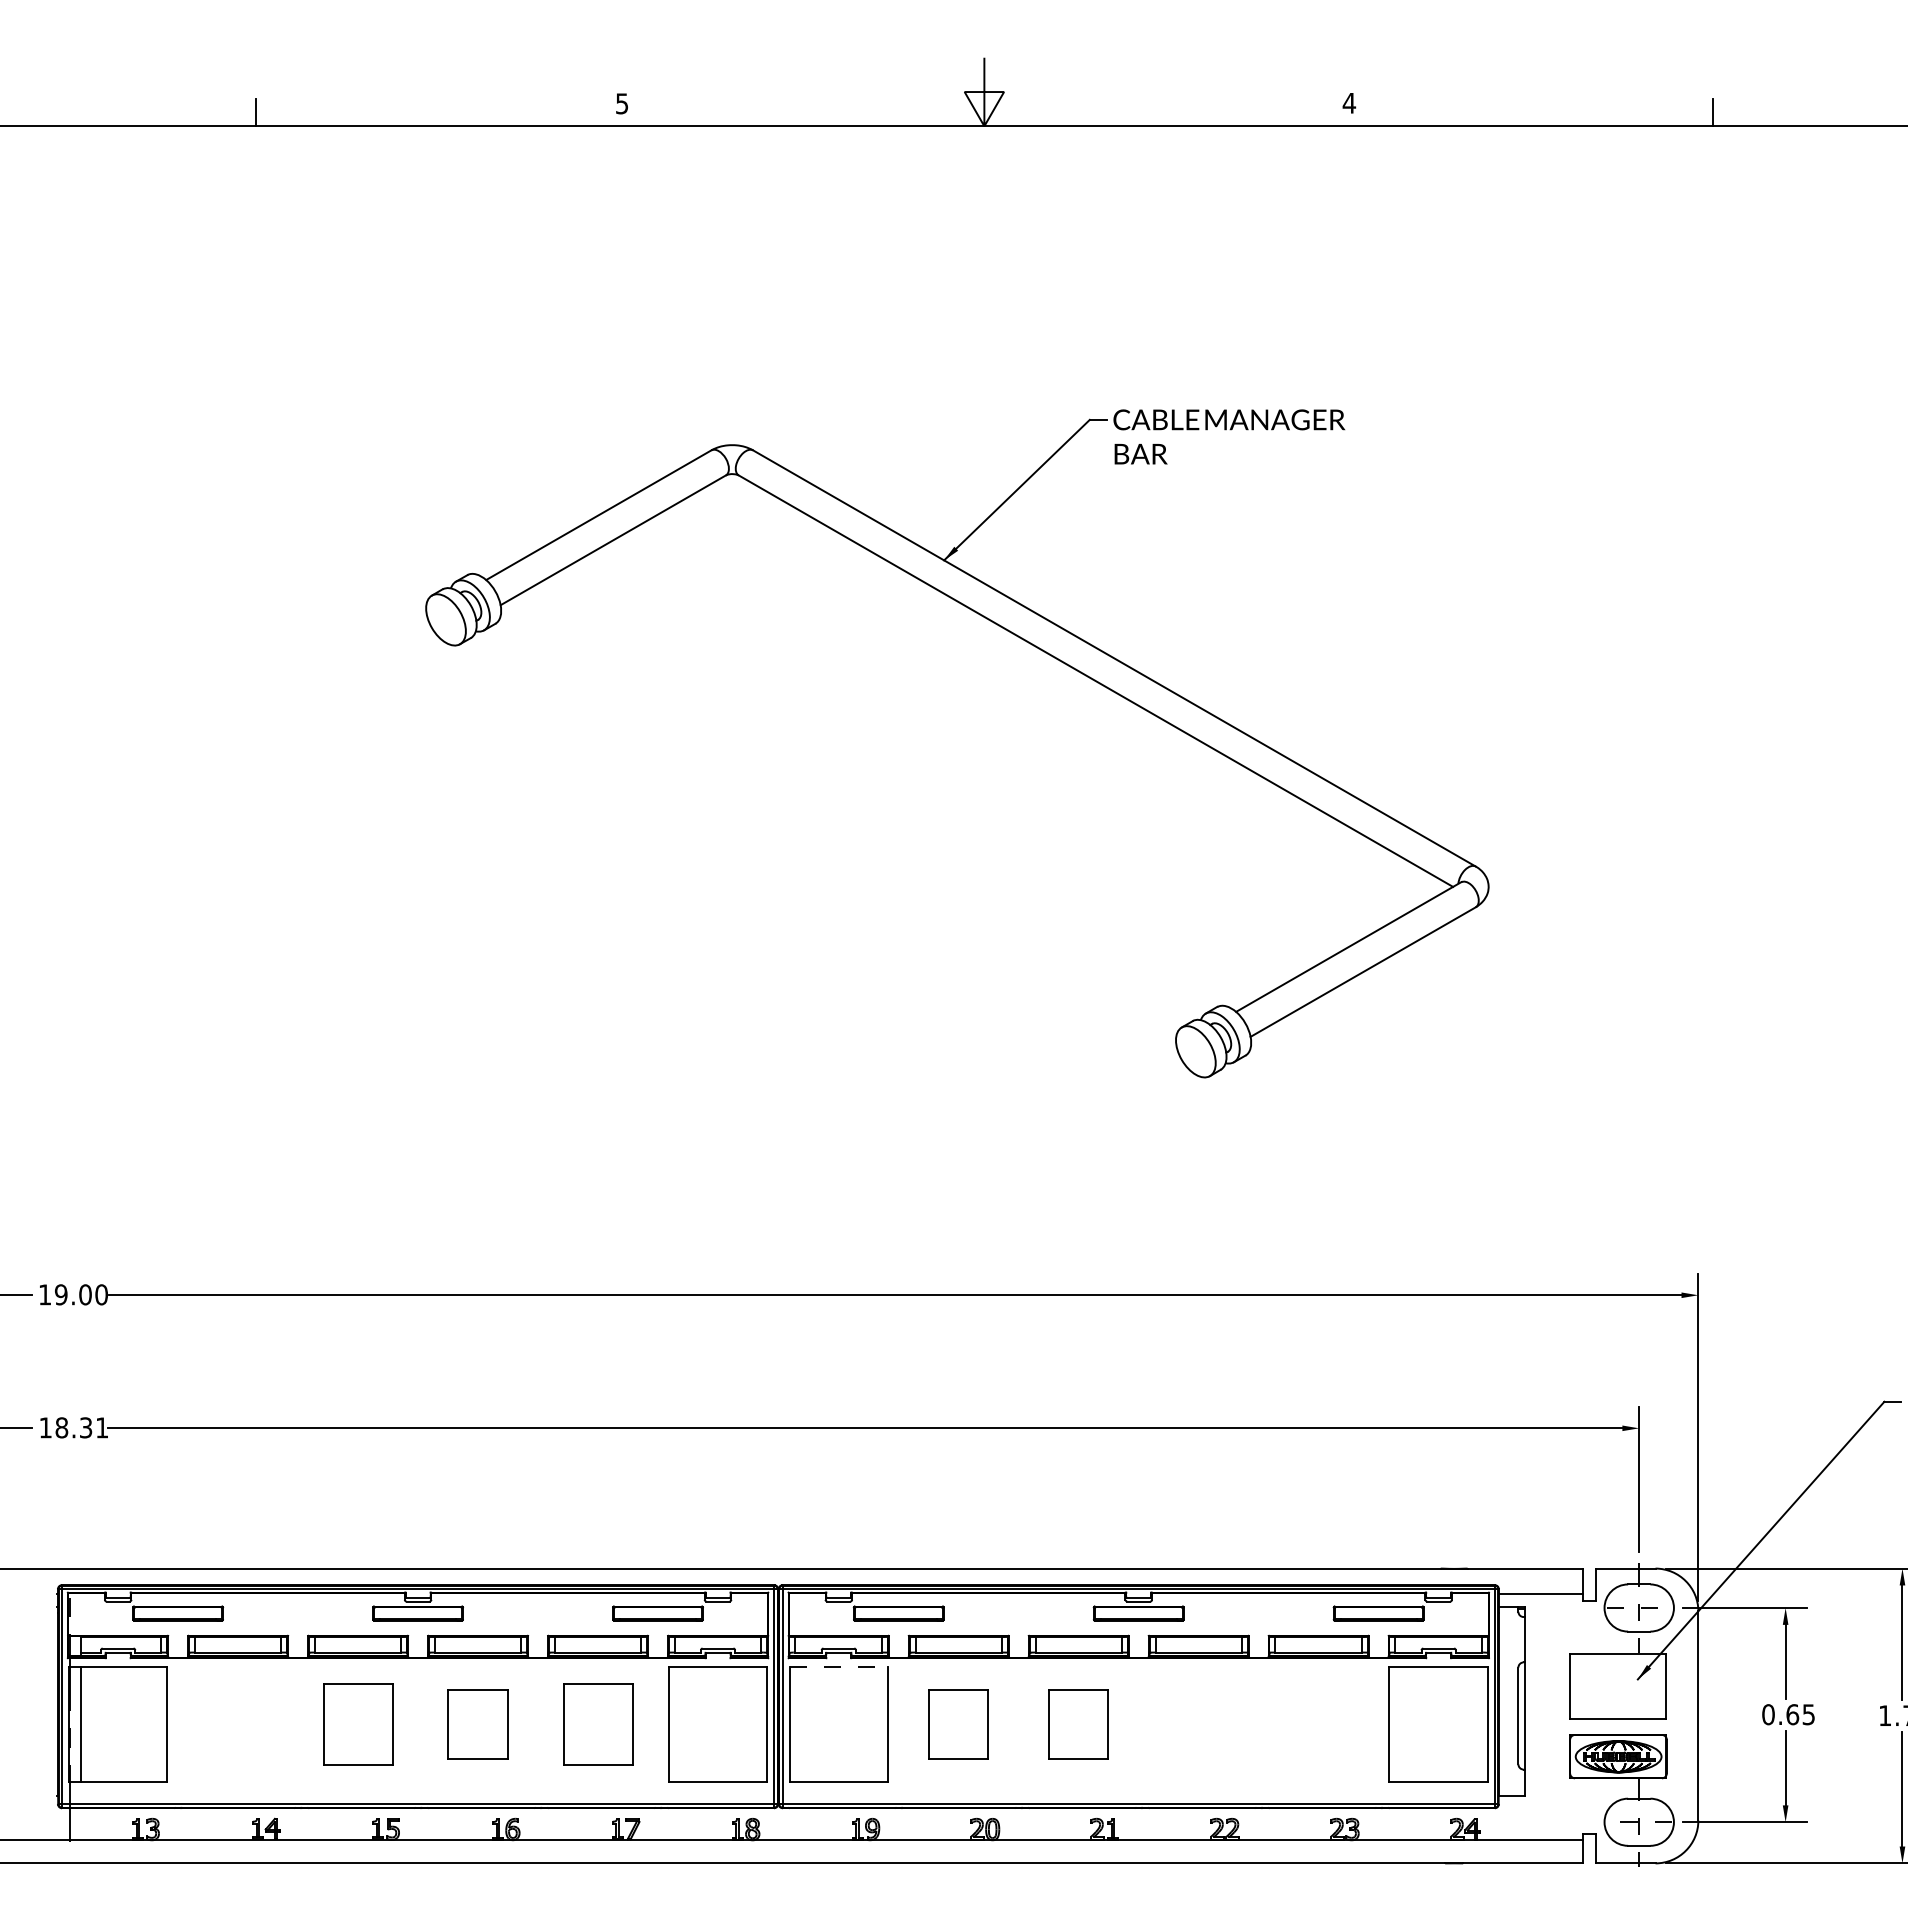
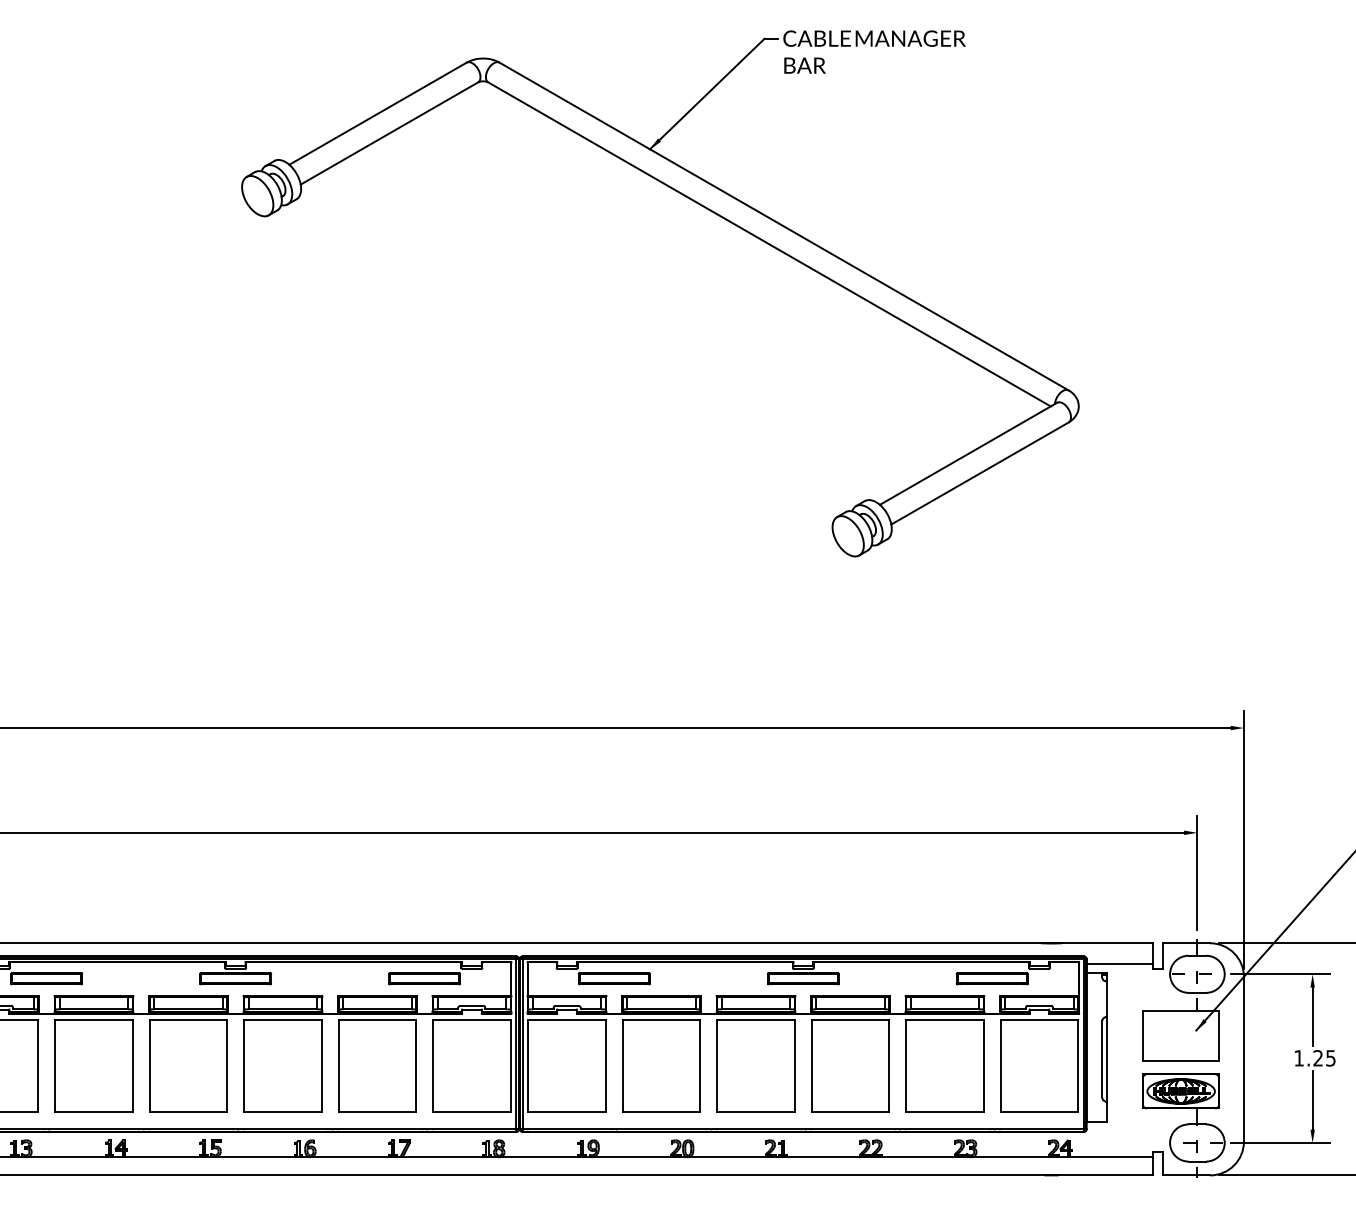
line: (839, 1666) -> (567, 1020), dashed -> solid
text: (1780, 1714) -> (1308, 1058), 0.65 -> 1.25
part: (237, 1724) -> (93, 1066), added
part: (357, 1724) -> (188, 1066), size x1.43
part: (477, 1724) -> (282, 1066), size x1.67
part: (597, 1724) -> (377, 1066), size x1.43
part: (958, 1724) -> (661, 1066), size x1.67
part: (1078, 1724) -> (755, 1066), size x1.67
part: (1198, 1724) -> (850, 1066), added
part: (1318, 1724) -> (944, 1066), added

